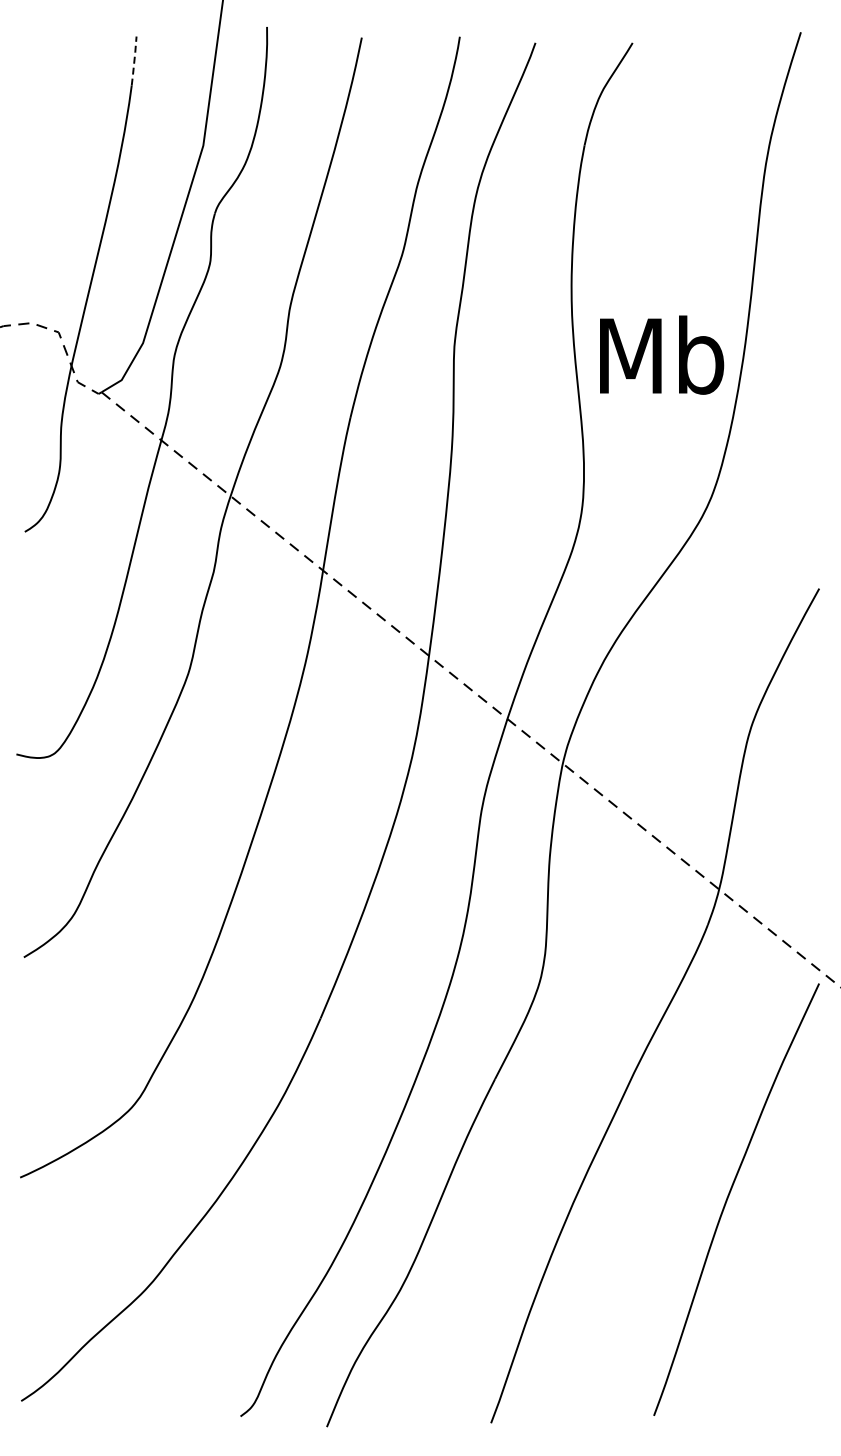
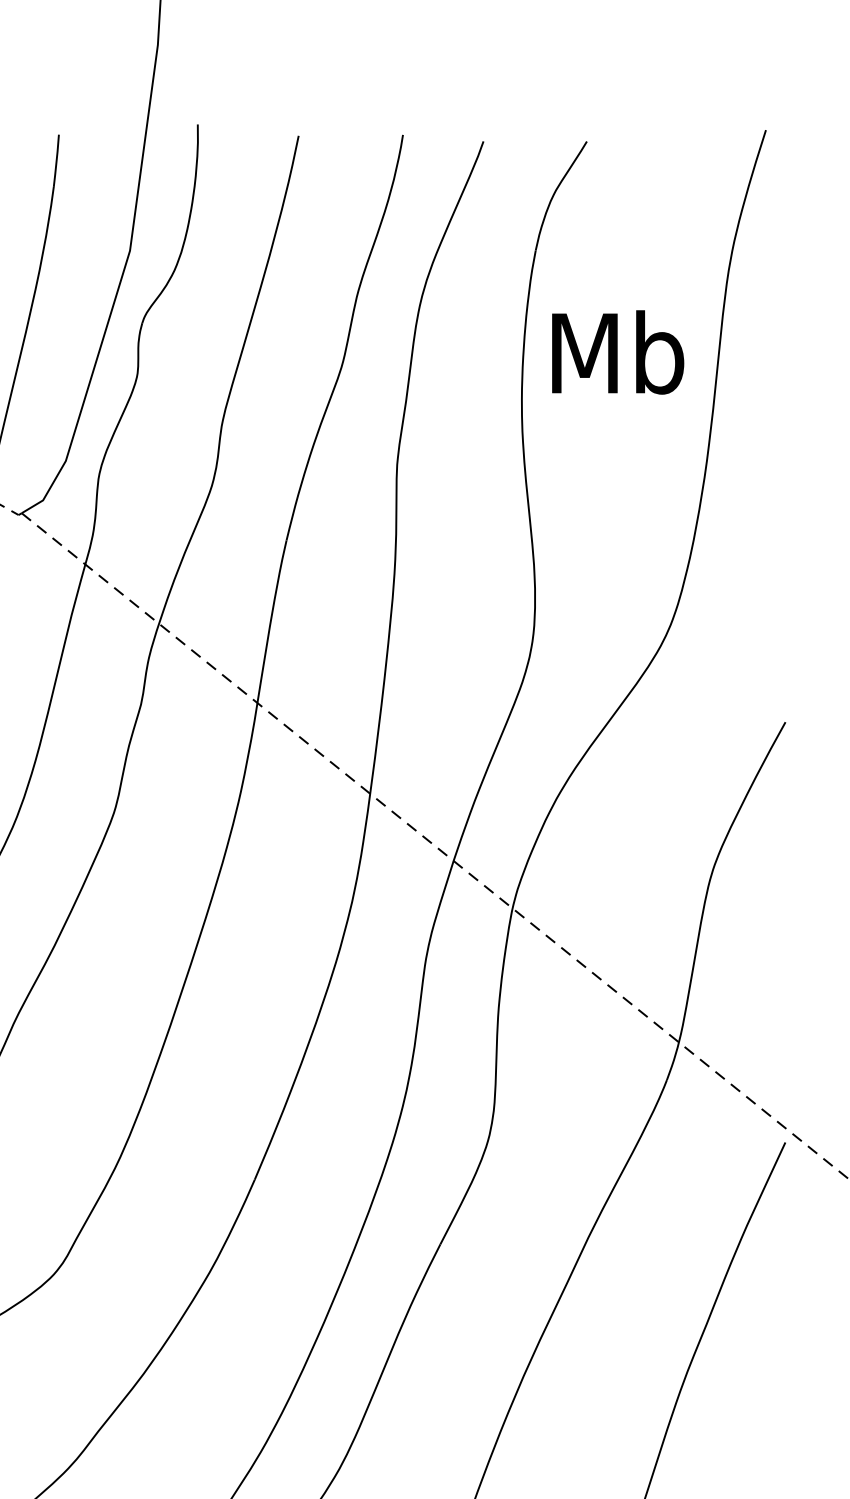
line: (134, 60) -> (56, 160), dashed -> solid
text: (662, 354) -> (618, 351), moved

